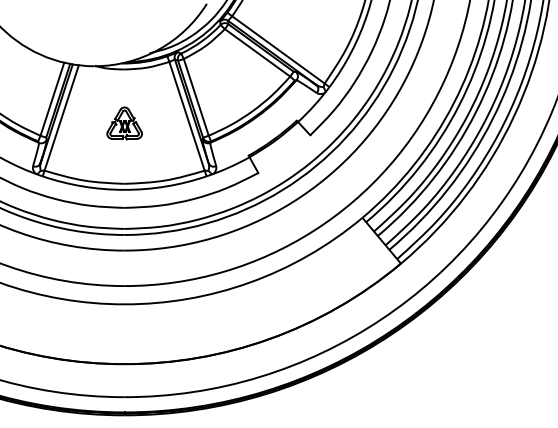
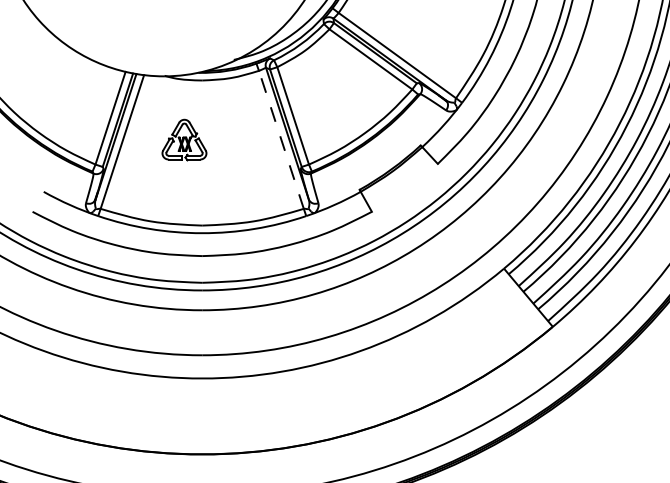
line: (186, 115) -> (280, 138), solid -> dashed
part: (124, 123) -> (184, 140), moved

